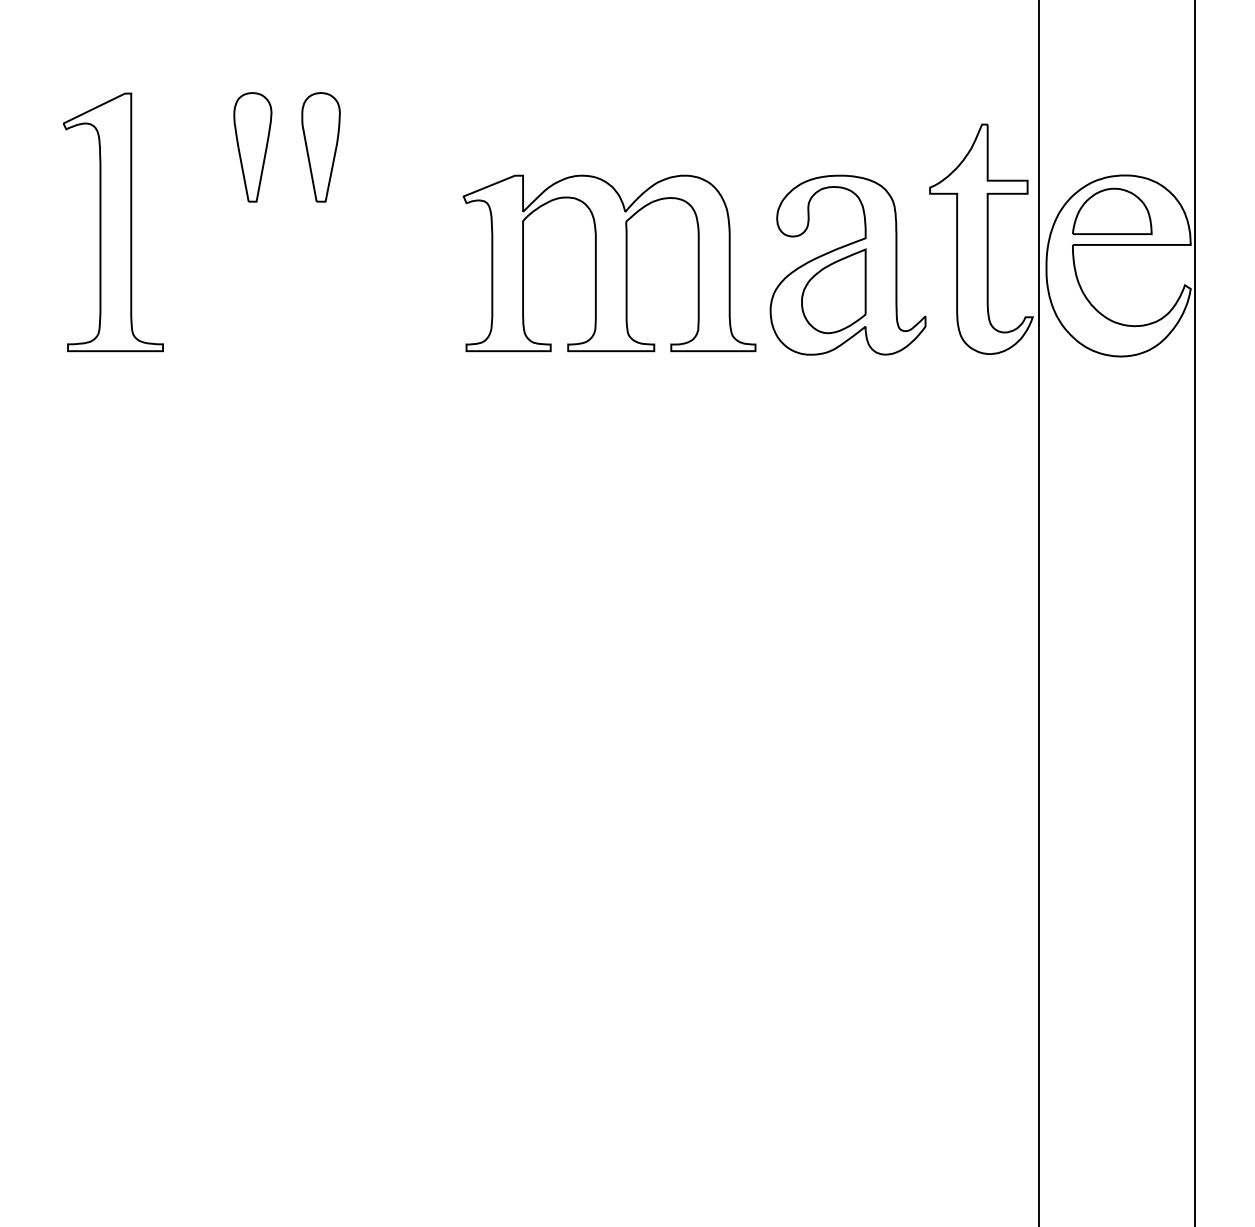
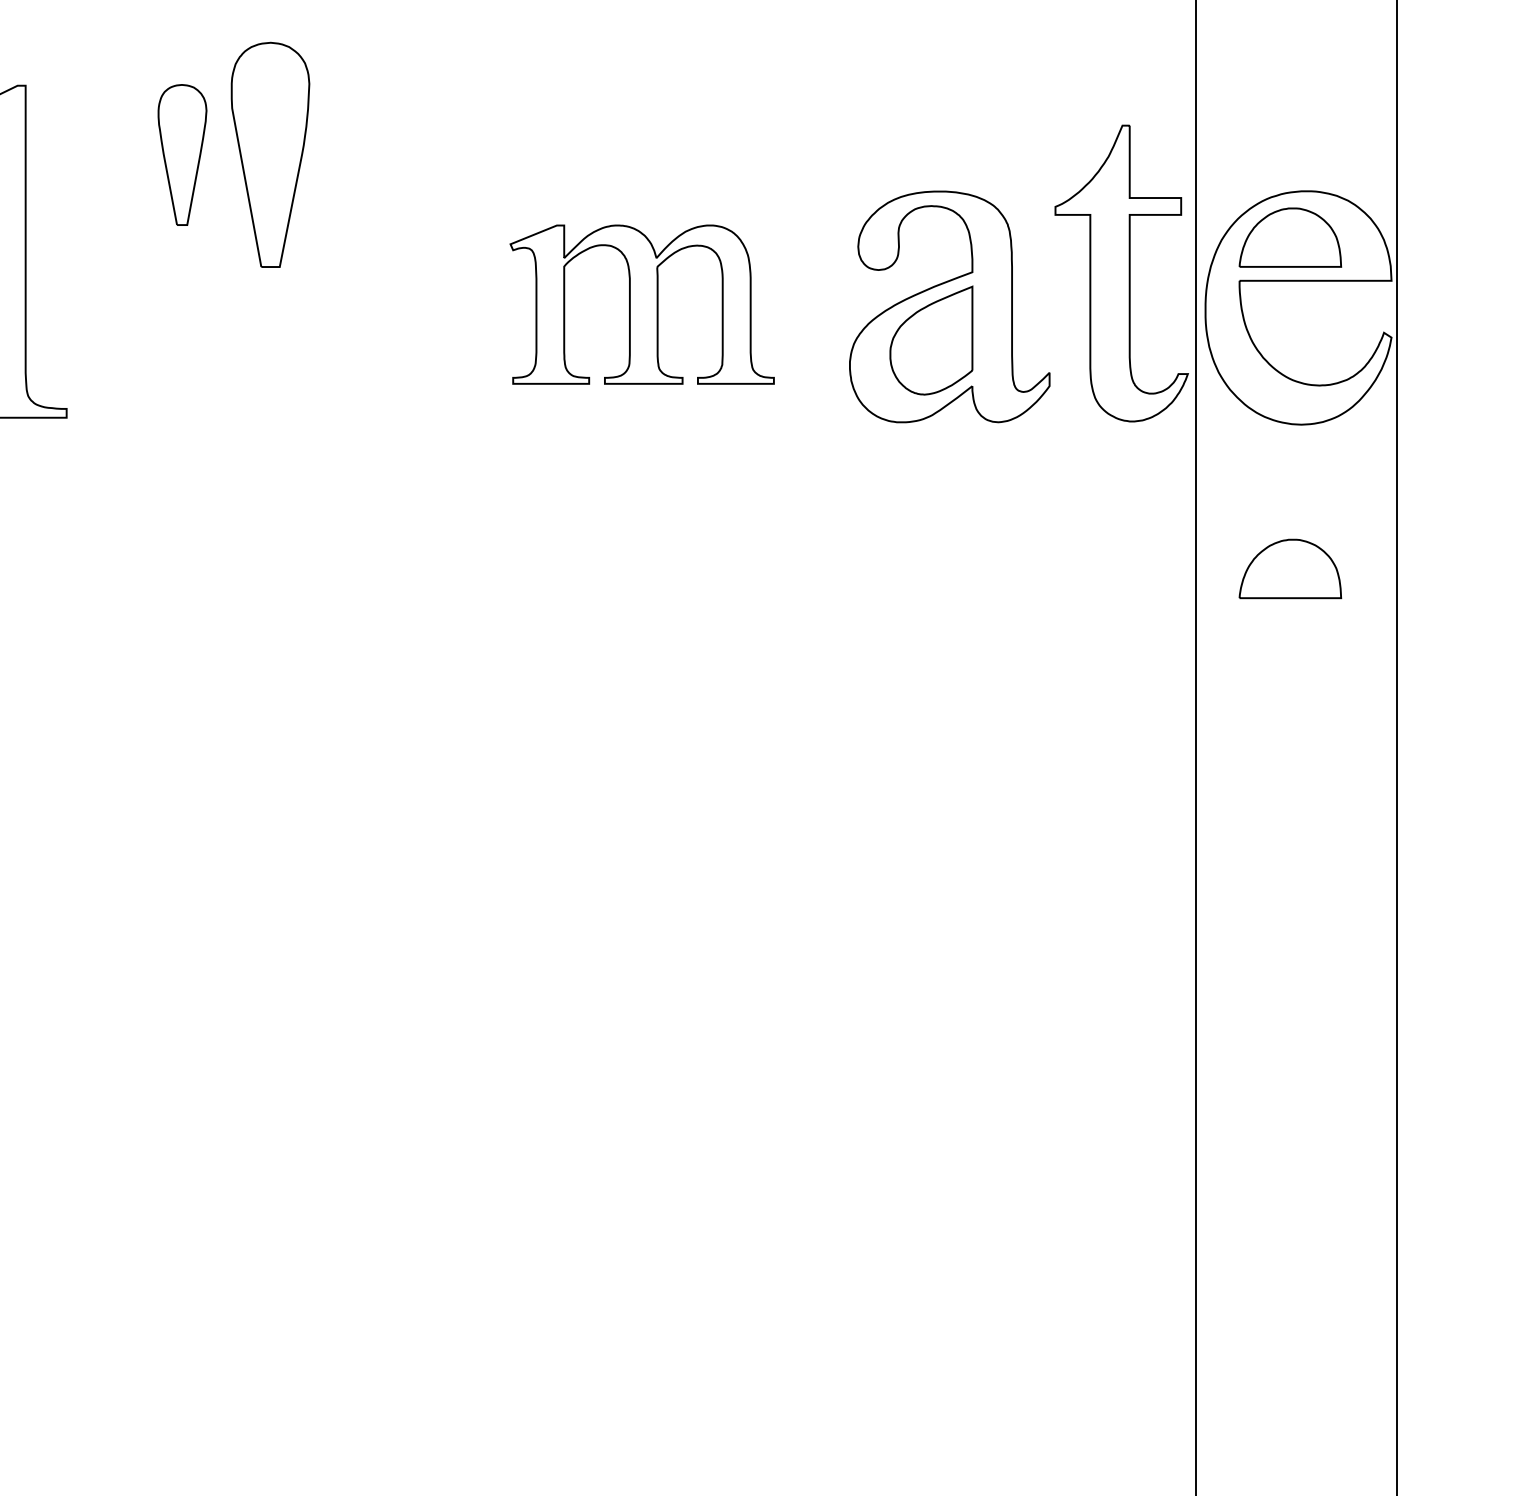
part: (320, 147) -> (269, 155), size x1.6
part: (609, 263) -> (642, 304), size x0.7
part: (1112, 467) -> (1290, 567), added

